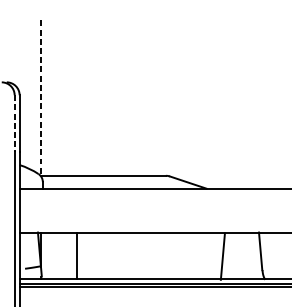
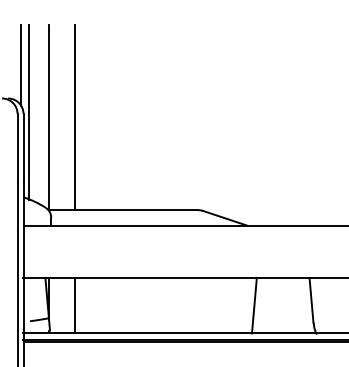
line: (17, 53) -> (21, 64), added
line: (24, 93) -> (29, 111), added
line: (41, 98) -> (49, 117), dashed -> solid
line: (62, 98) -> (74, 117), added
line: (14, 124) -> (17, 148), dashed -> solid
line: (76, 255) -> (74, 305), moved
line: (222, 256) -> (253, 305), moved

